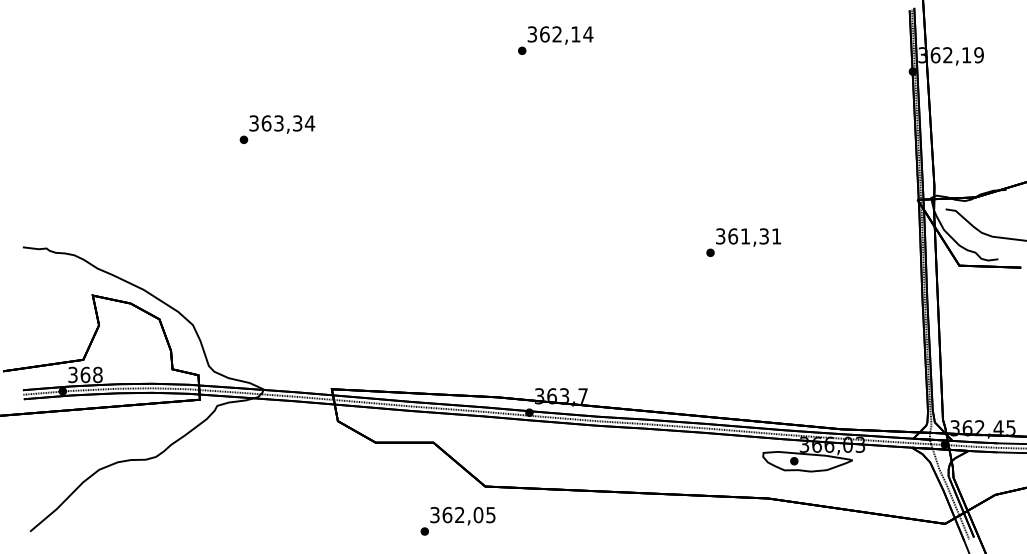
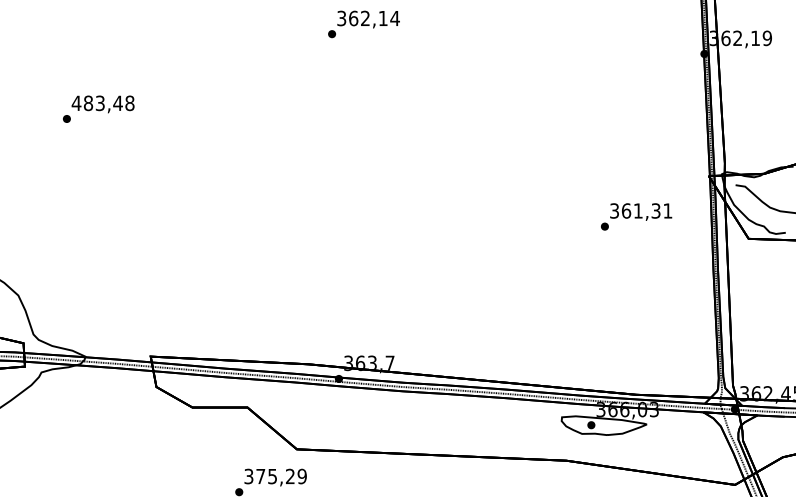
text: (282, 123) -> (103, 103), 363,34 -> 483,48
text: (743, 242) -> (636, 216), moved
text: (468, 515) -> (280, 476), 362,05 -> 375,29

